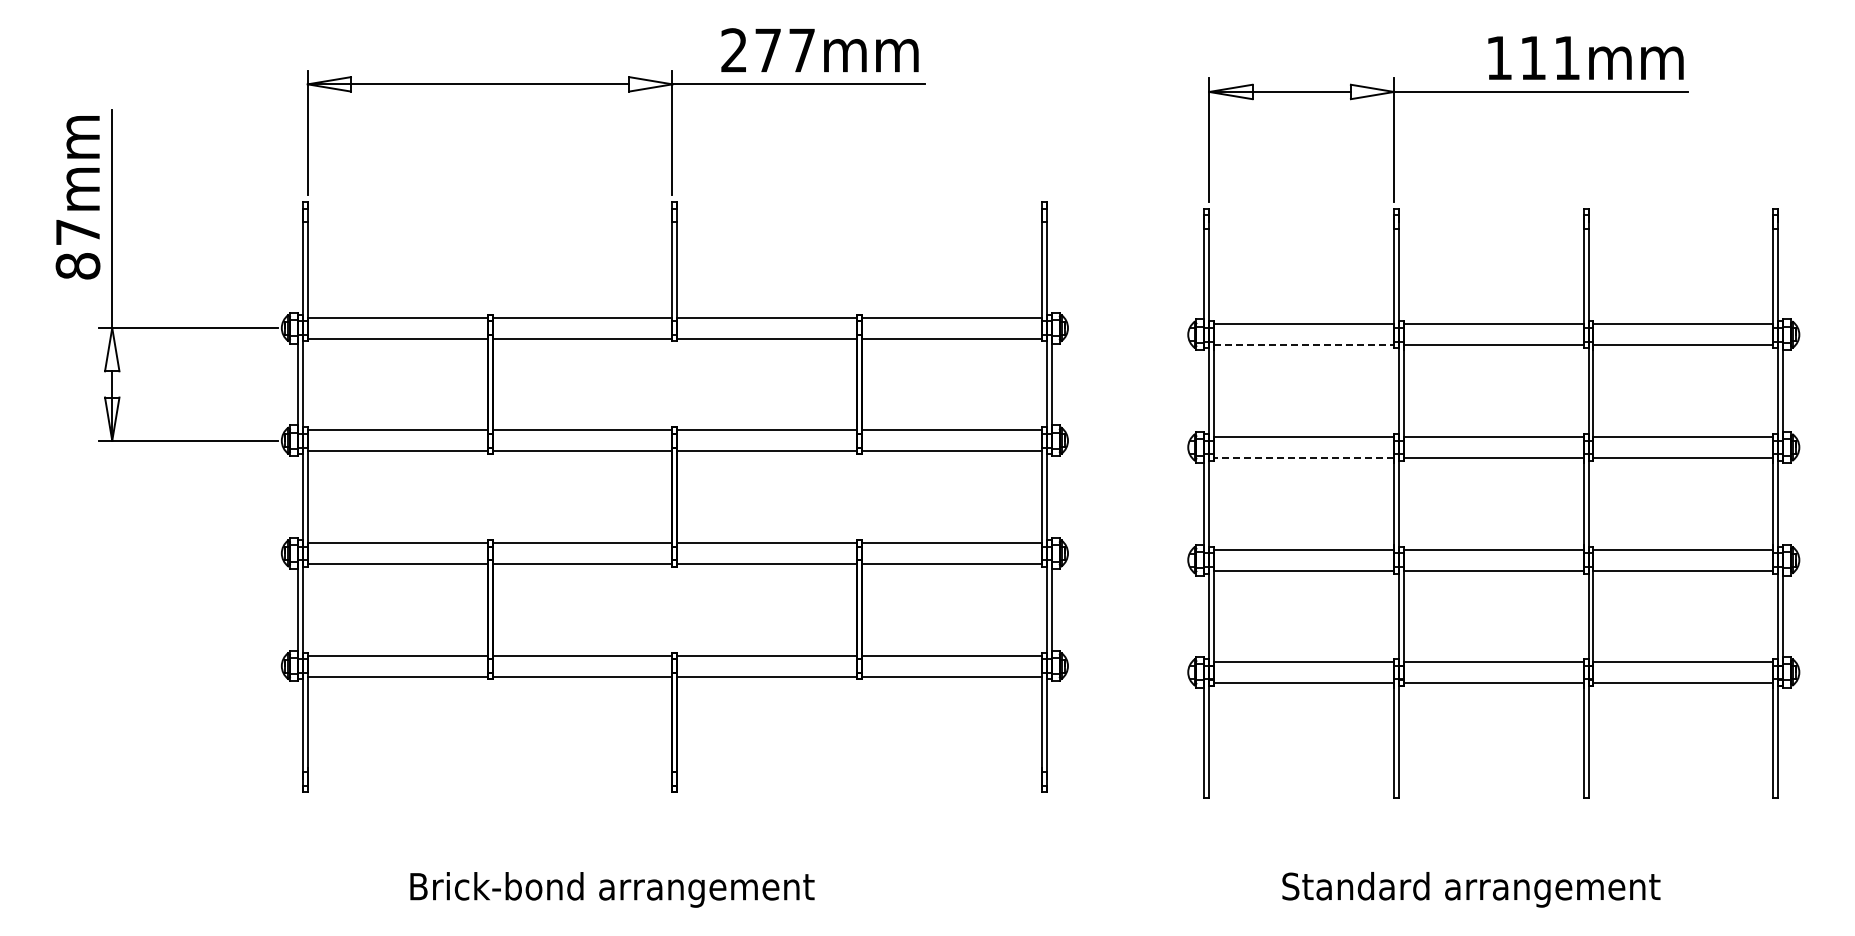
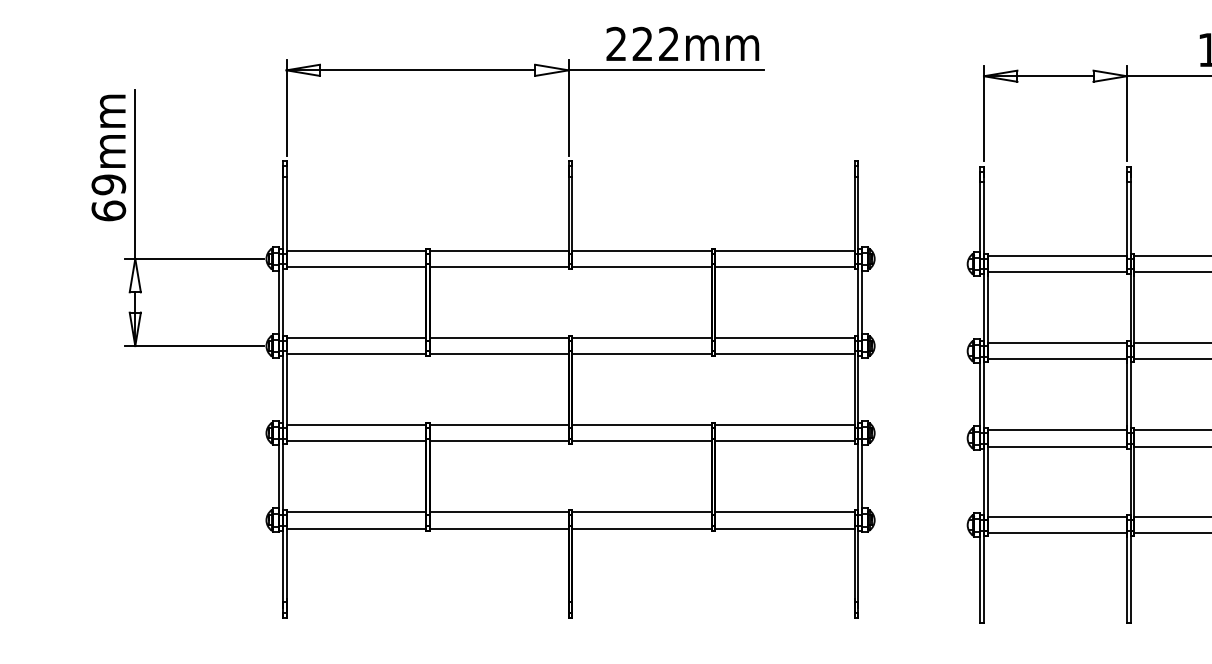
text: (784, 50) -> (655, 44), 277mm -> 222mm
text: (77, 249) -> (108, 198), 87mm -> 69mm
line: (1304, 345) -> (1057, 272), dashed -> solid
line: (1304, 458) -> (1057, 359), dashed -> solid

